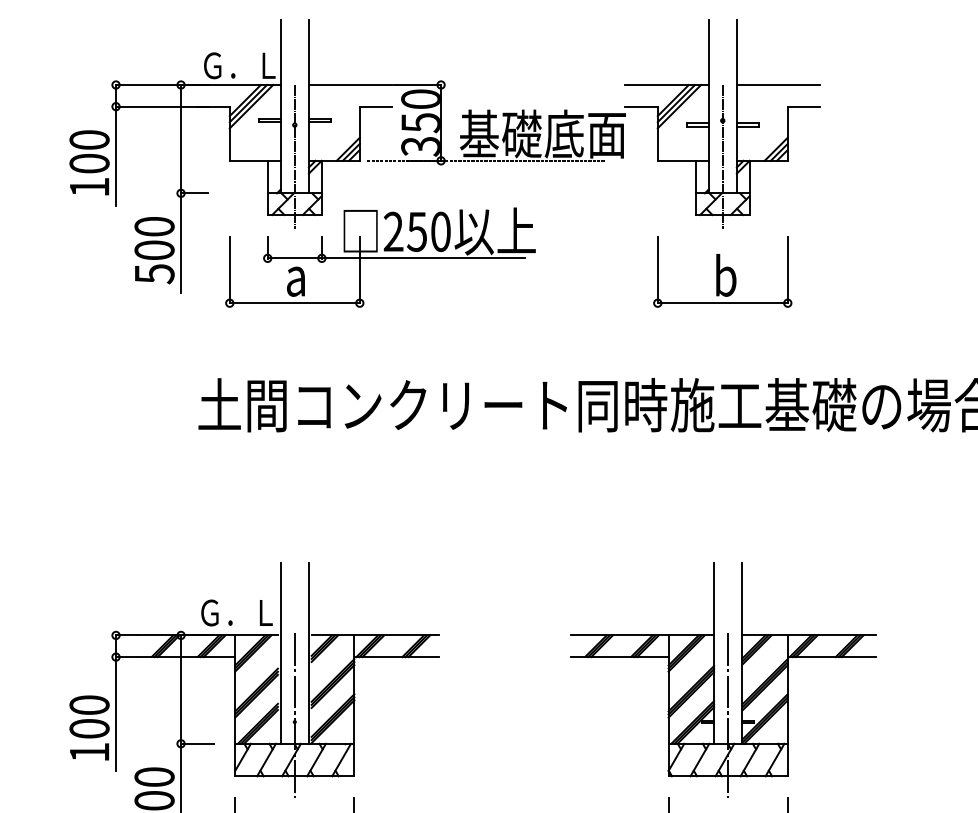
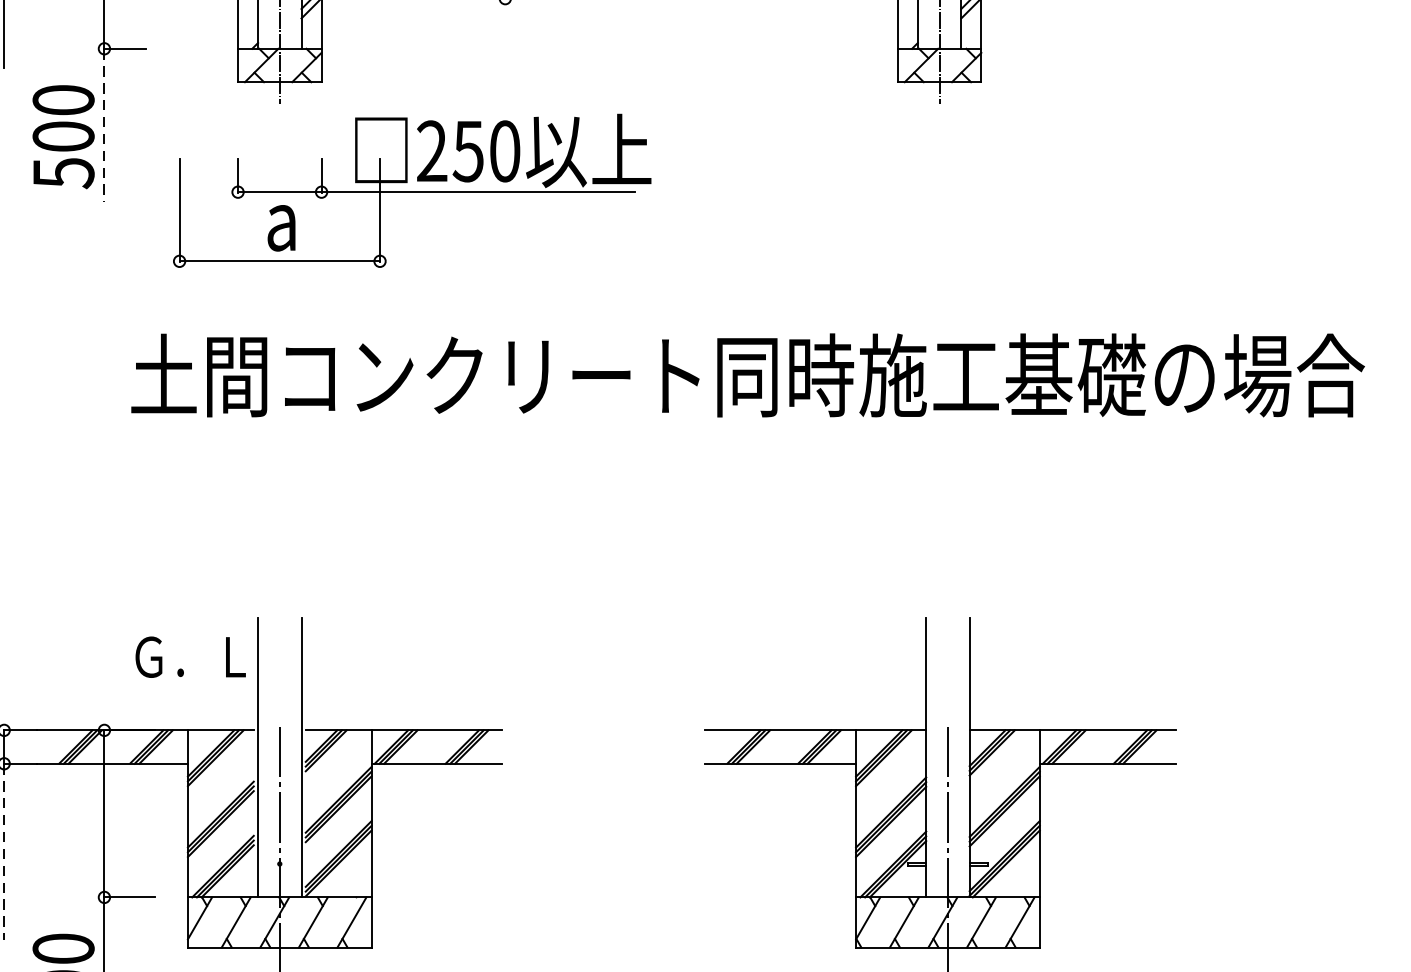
line: (181, 243) -> (105, 126), solid -> dashed
part: (380, 257) -> (411, 190), moved
part: (722, 271) -> (939, 169), removed
text: (236, 612) -> (189, 656), moved
line: (116, 714) -> (4, 852), solid -> dashed

